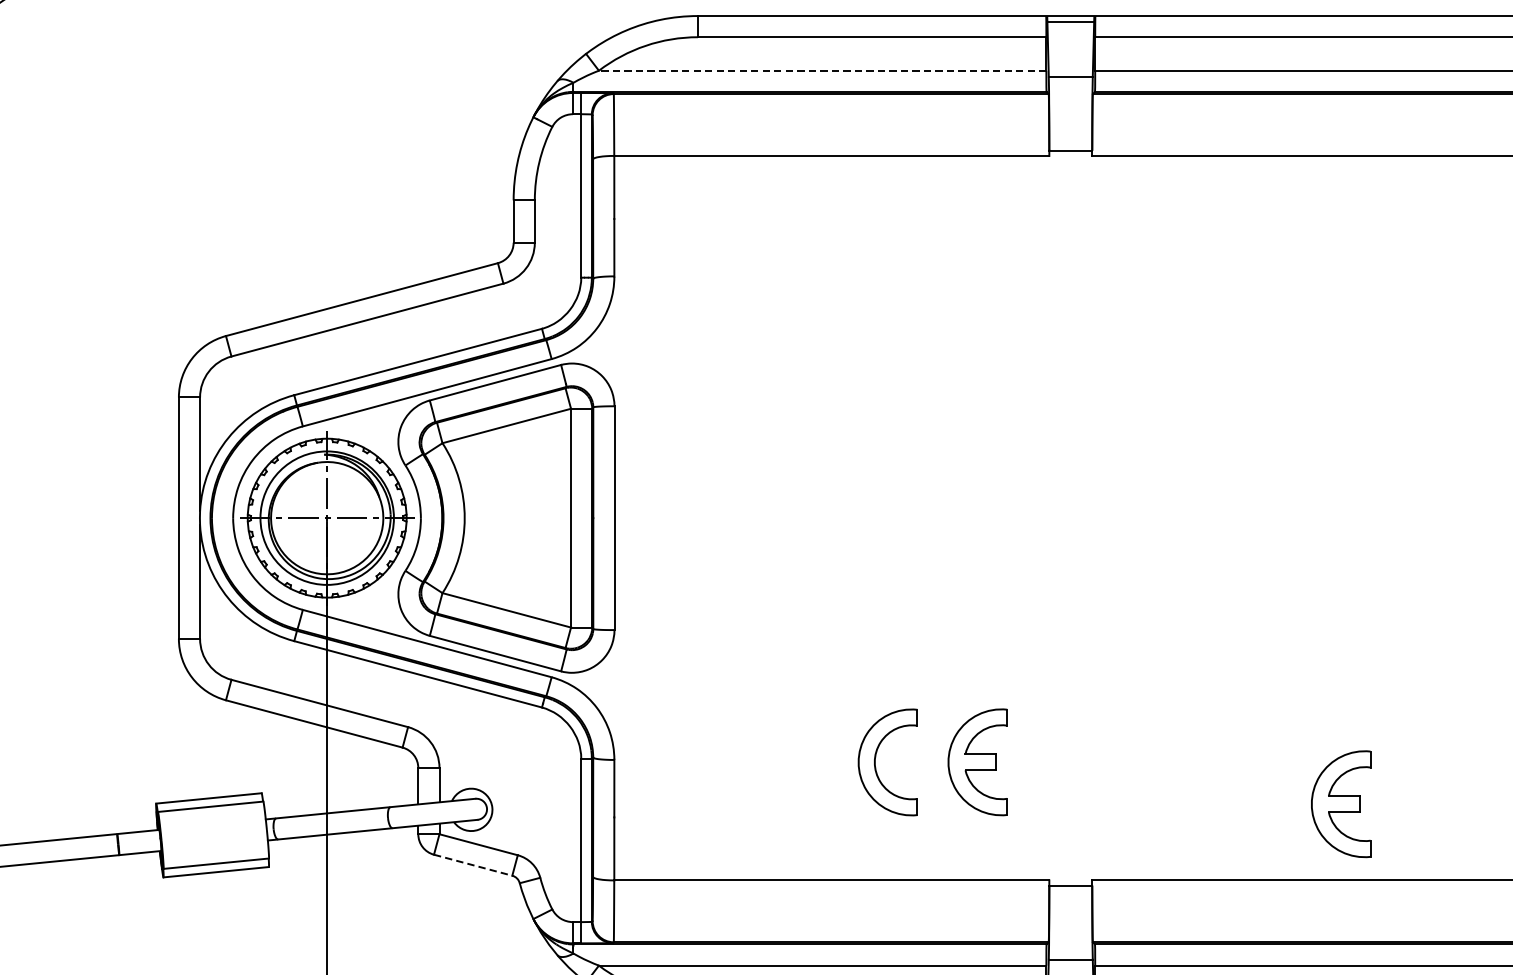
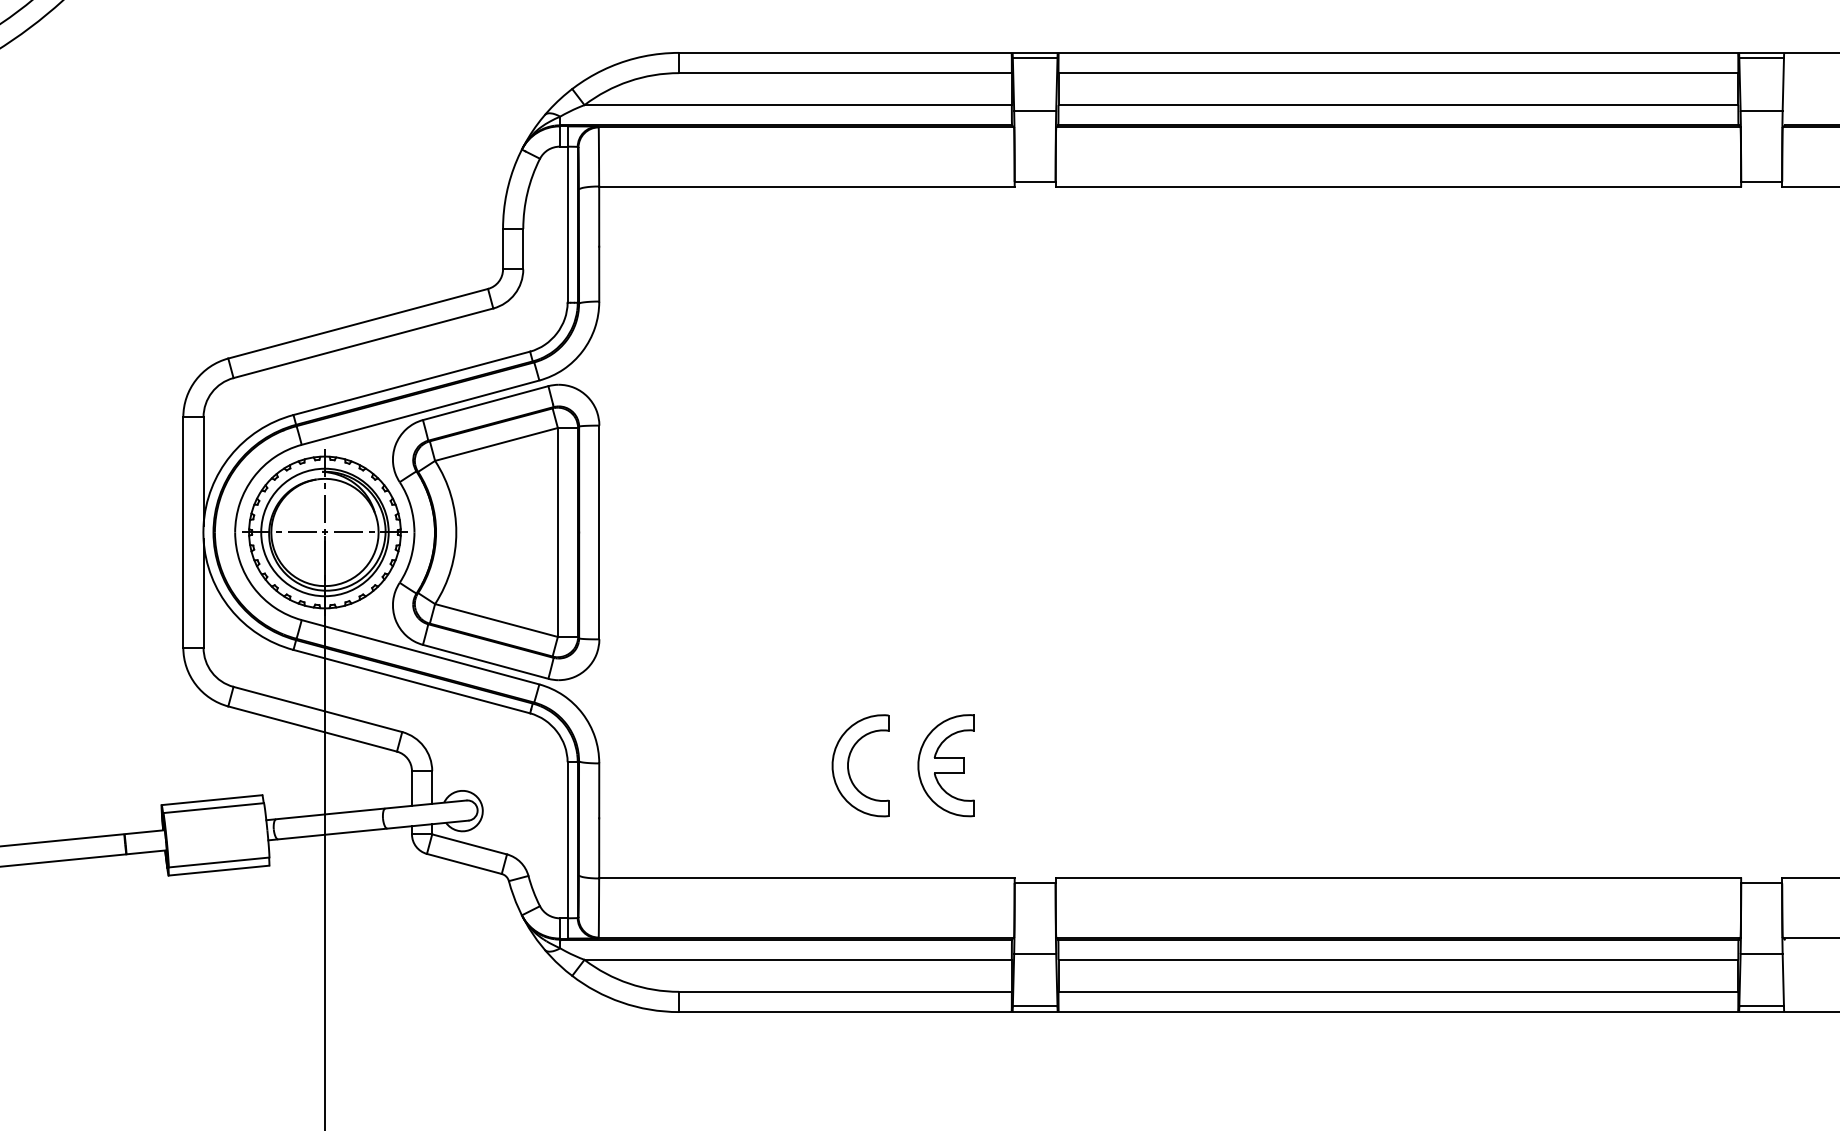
line: (822, 71) -> (798, 105), dashed -> solid
part: (1340, 804) -> (1292, 805), removed
line: (473, 864) -> (464, 863), dashed -> solid

